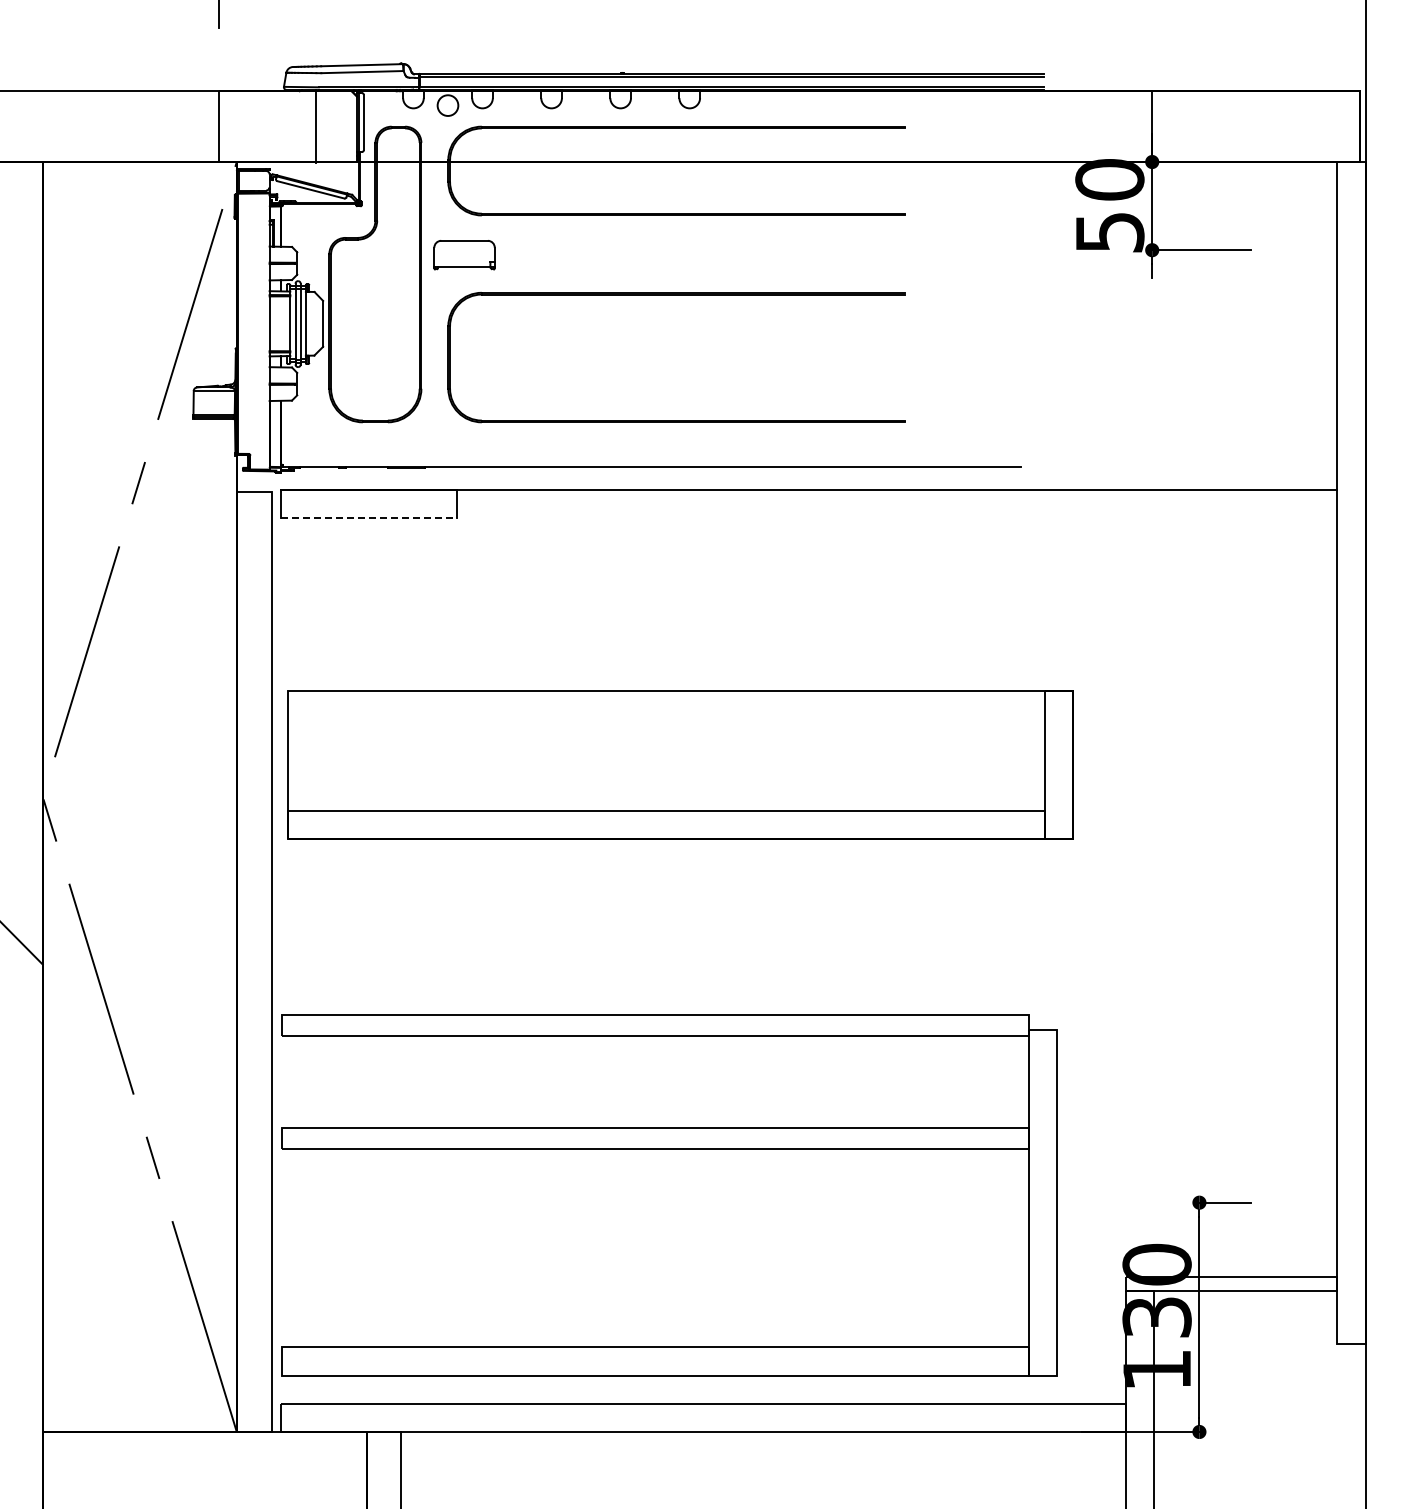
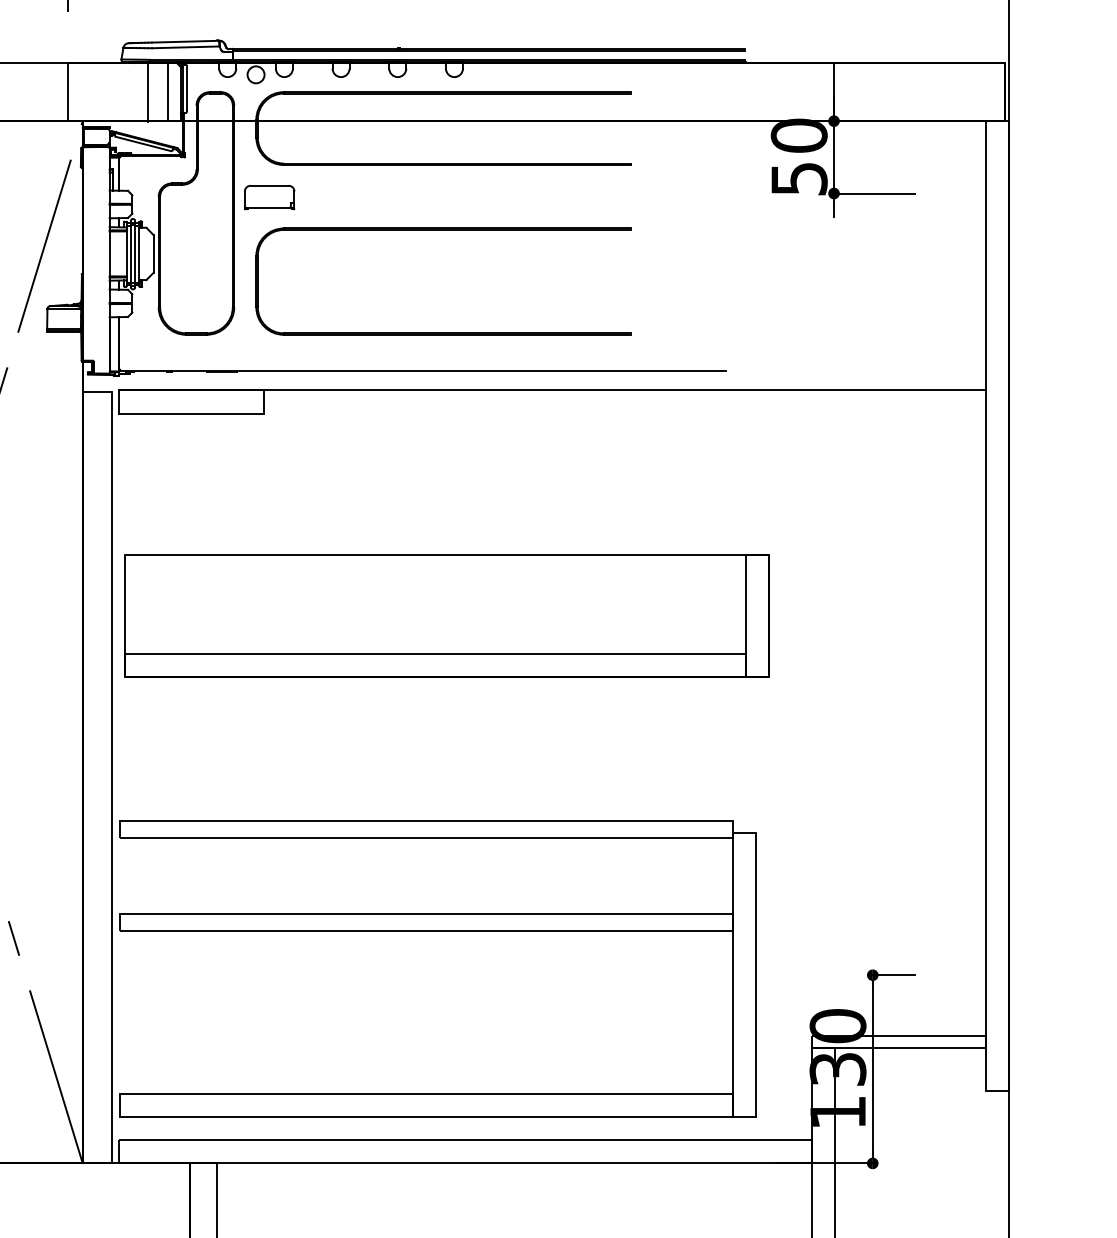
line: (340, 126) -> (167, 92), added
line: (369, 518) -> (191, 413), dashed -> solid

